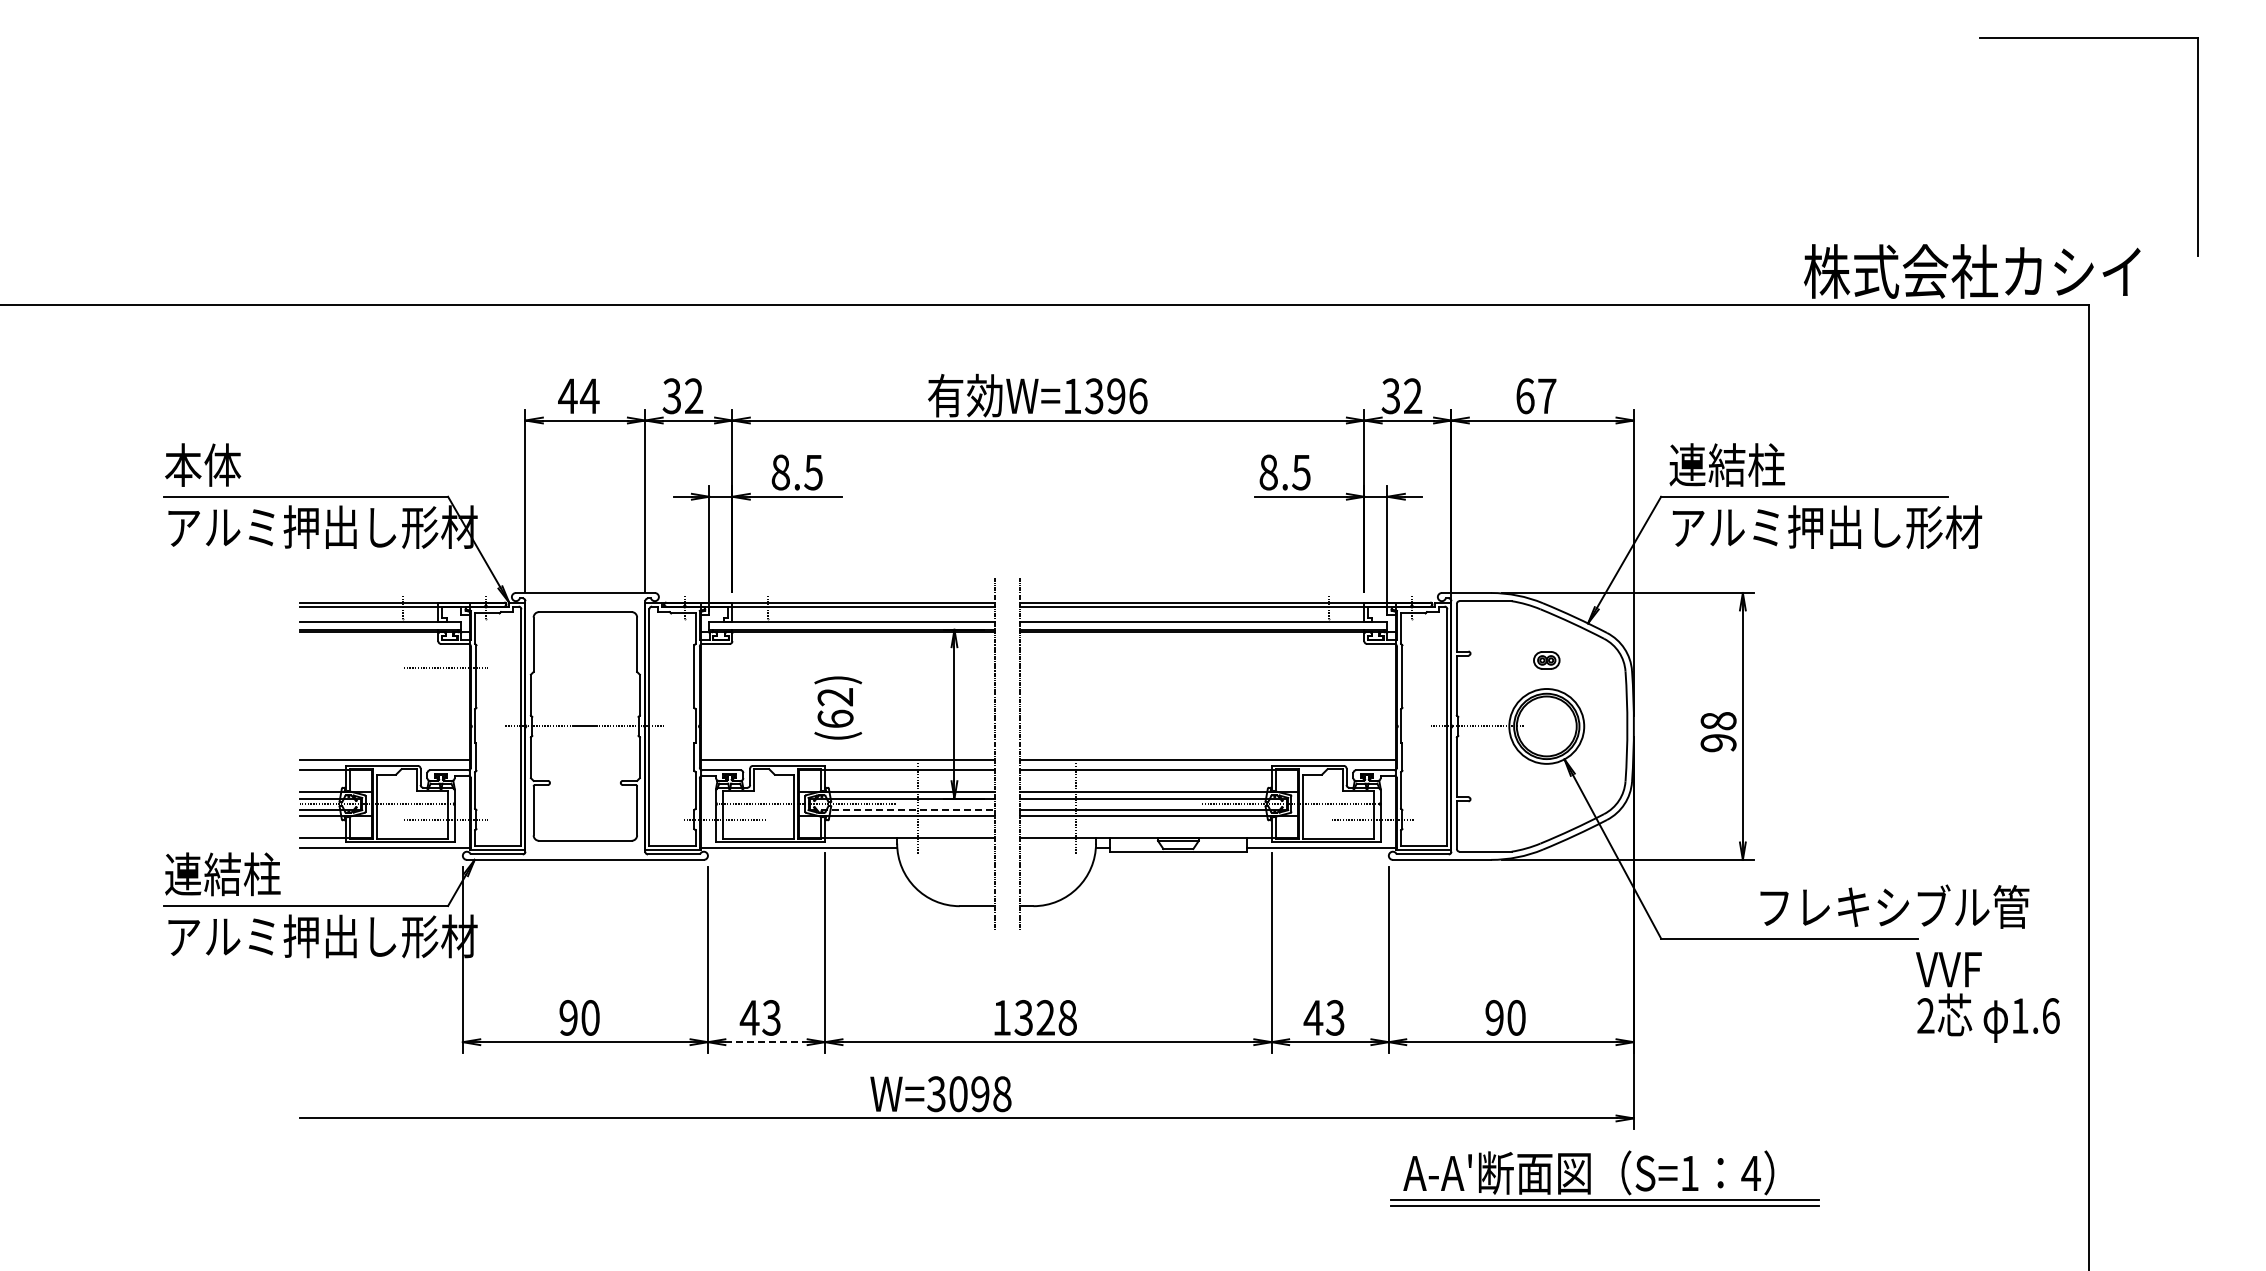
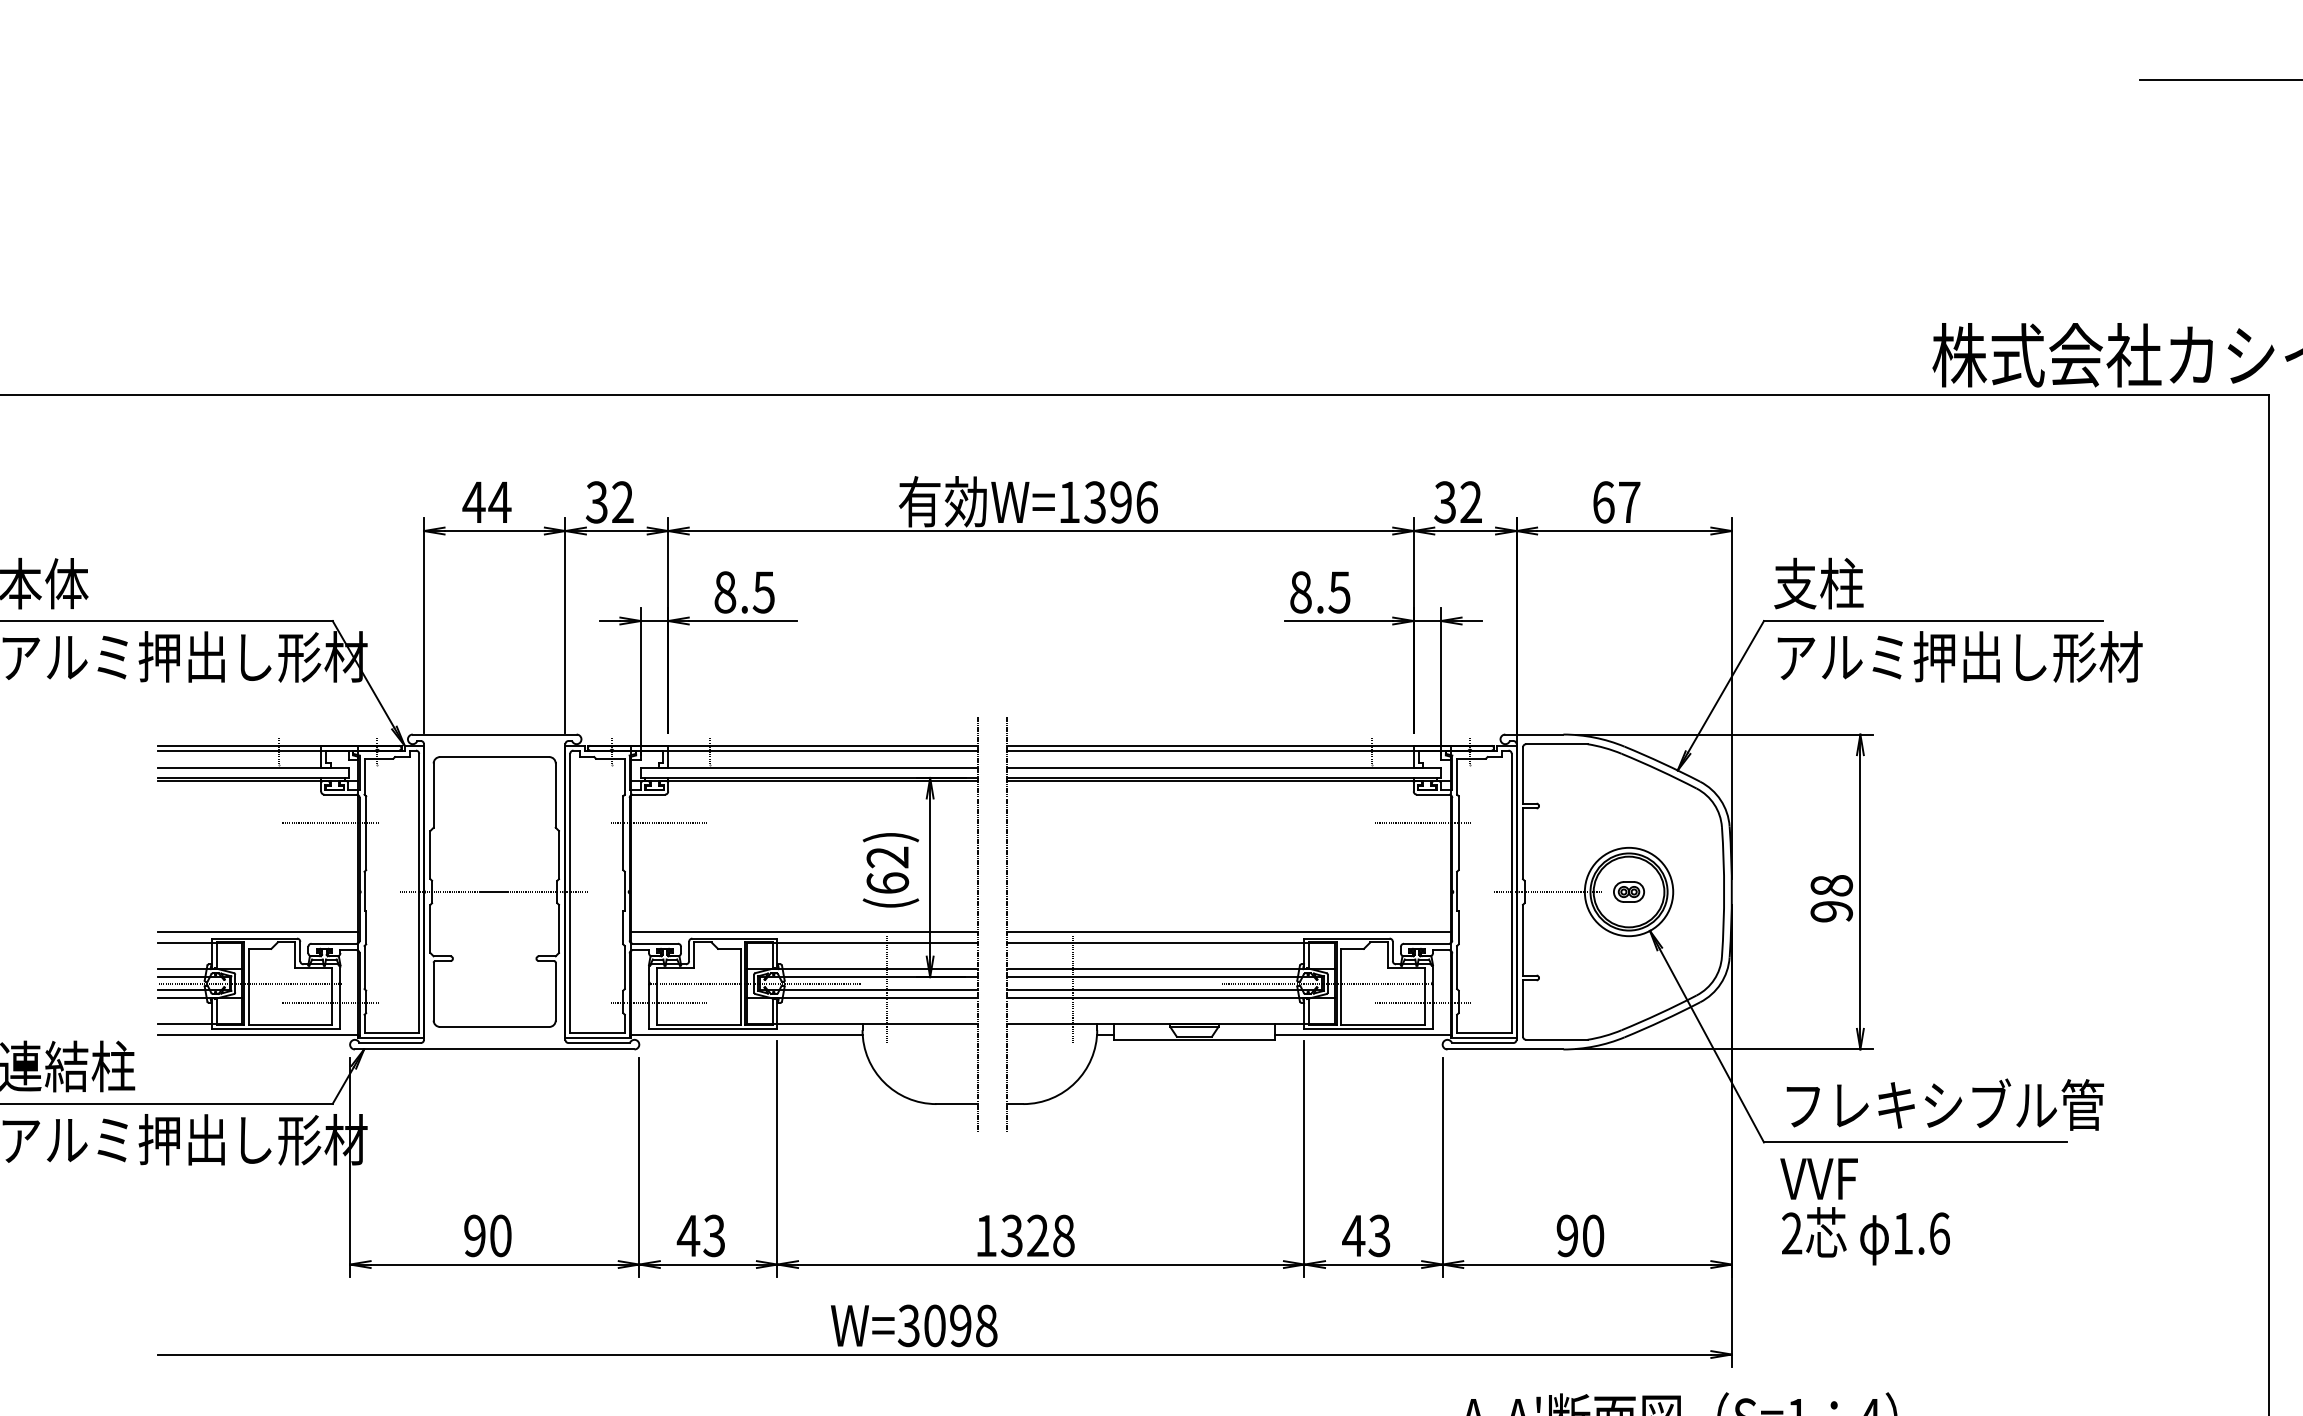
text: (1727, 464) -> (1842, 582), 連結柱 -> 支柱
part: (1546, 660) -> (1628, 892), moved
line: (724, 667) -> (658, 822), added
line: (1371, 667) -> (1422, 822), added
text: (838, 707) -> (891, 869), moved
line: (902, 809) -> (868, 990), dashed -> solid
text: (1894, 906) -> (1944, 1104), moved
text: (1987, 997) -> (1864, 1211), moved
line: (767, 1042) -> (709, 1264), dashed -> solid

